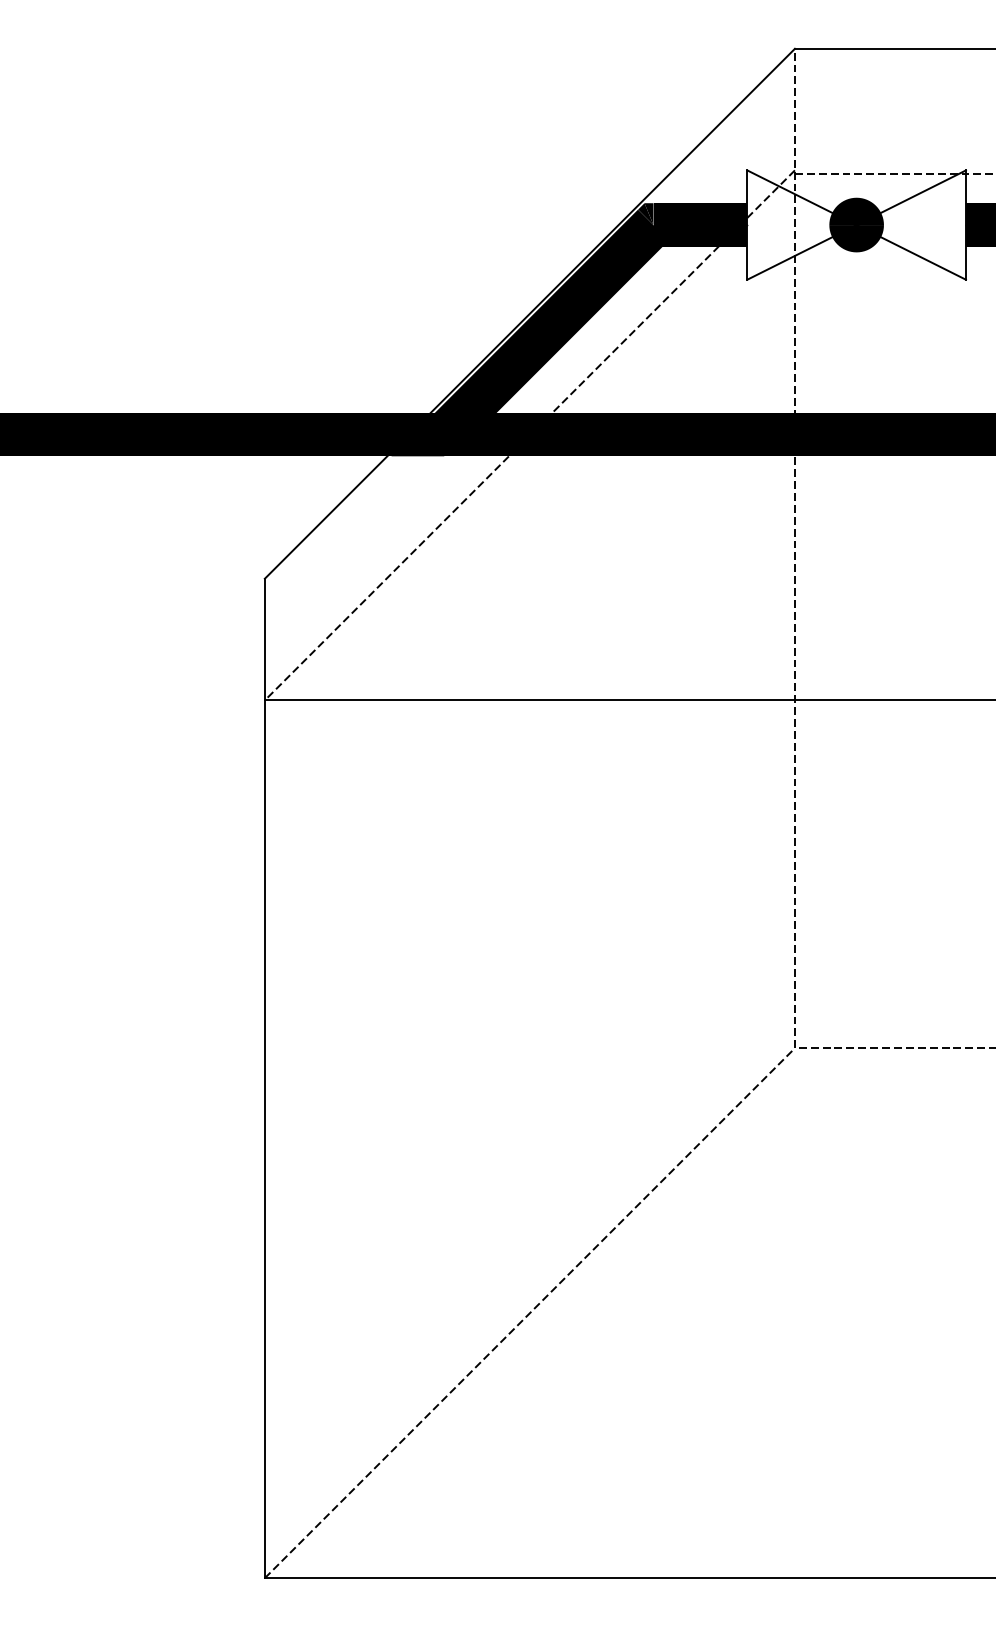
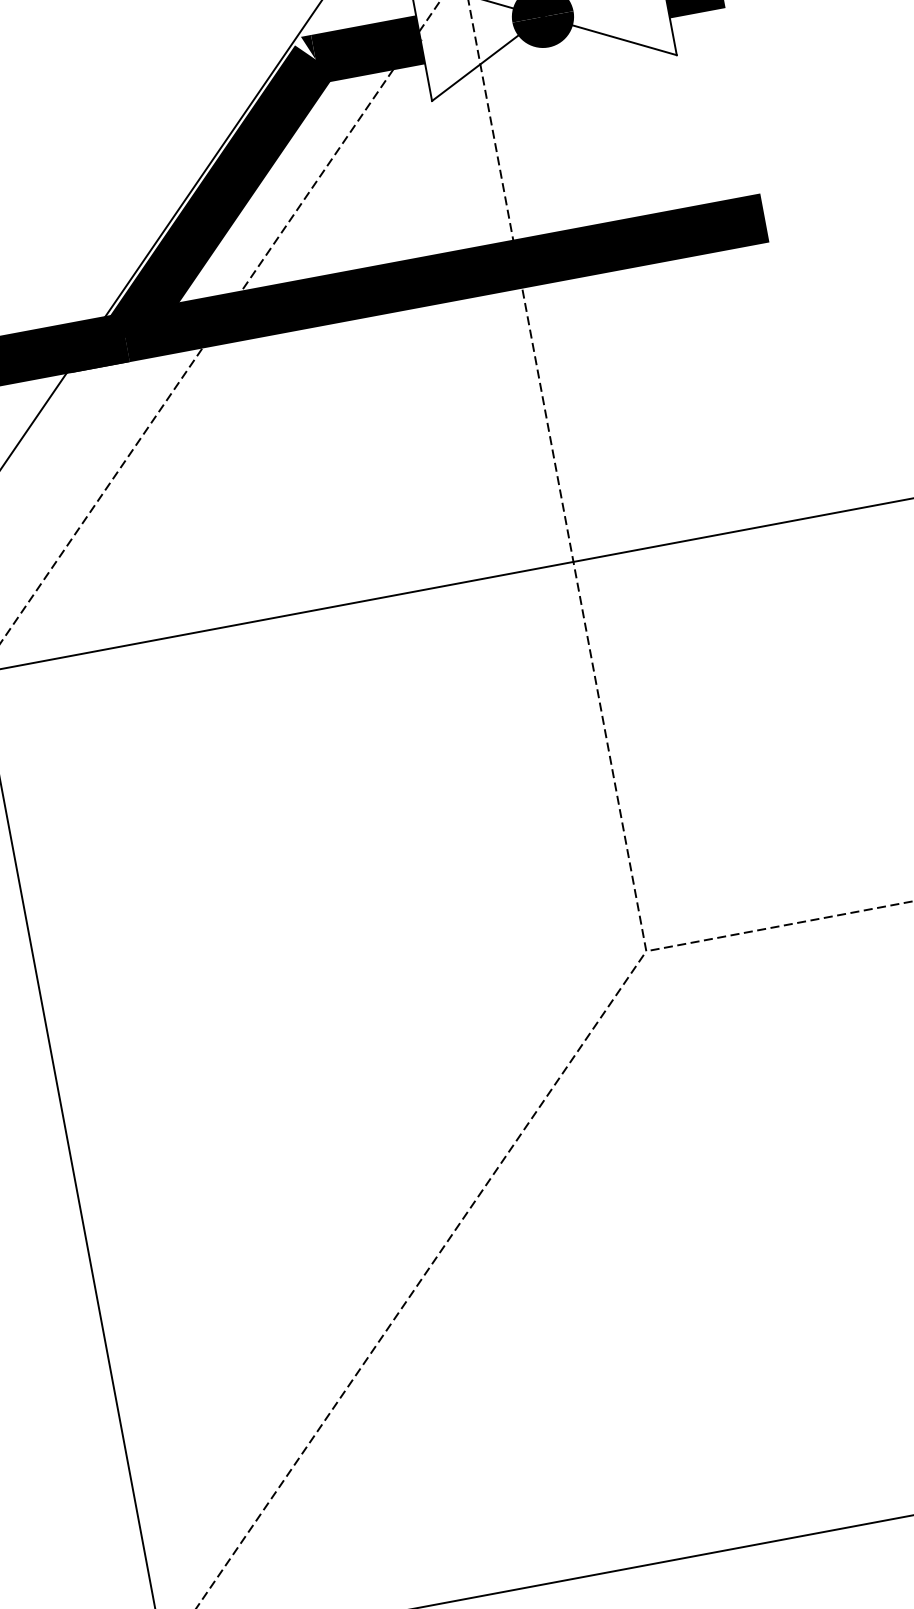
fill: (645, 214) -> (304, 49), removed

